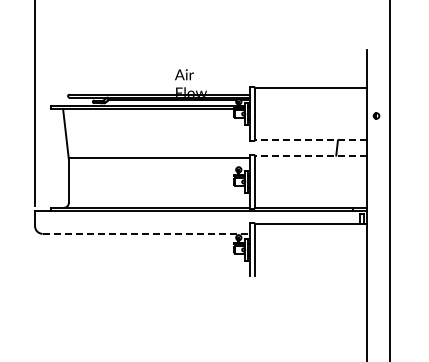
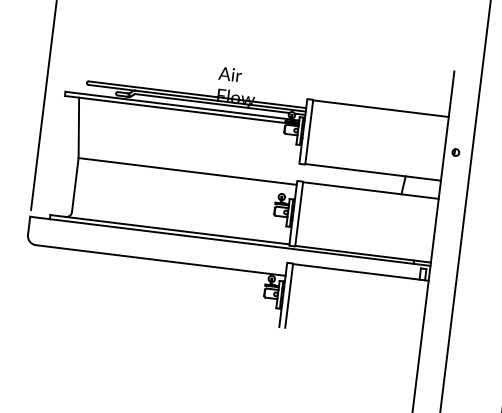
line: (310, 140) -> (372, 172), dashed -> solid
line: (310, 155) -> (370, 190), dashed -> solid
line: (146, 233) -> (161, 260), dashed -> solid

